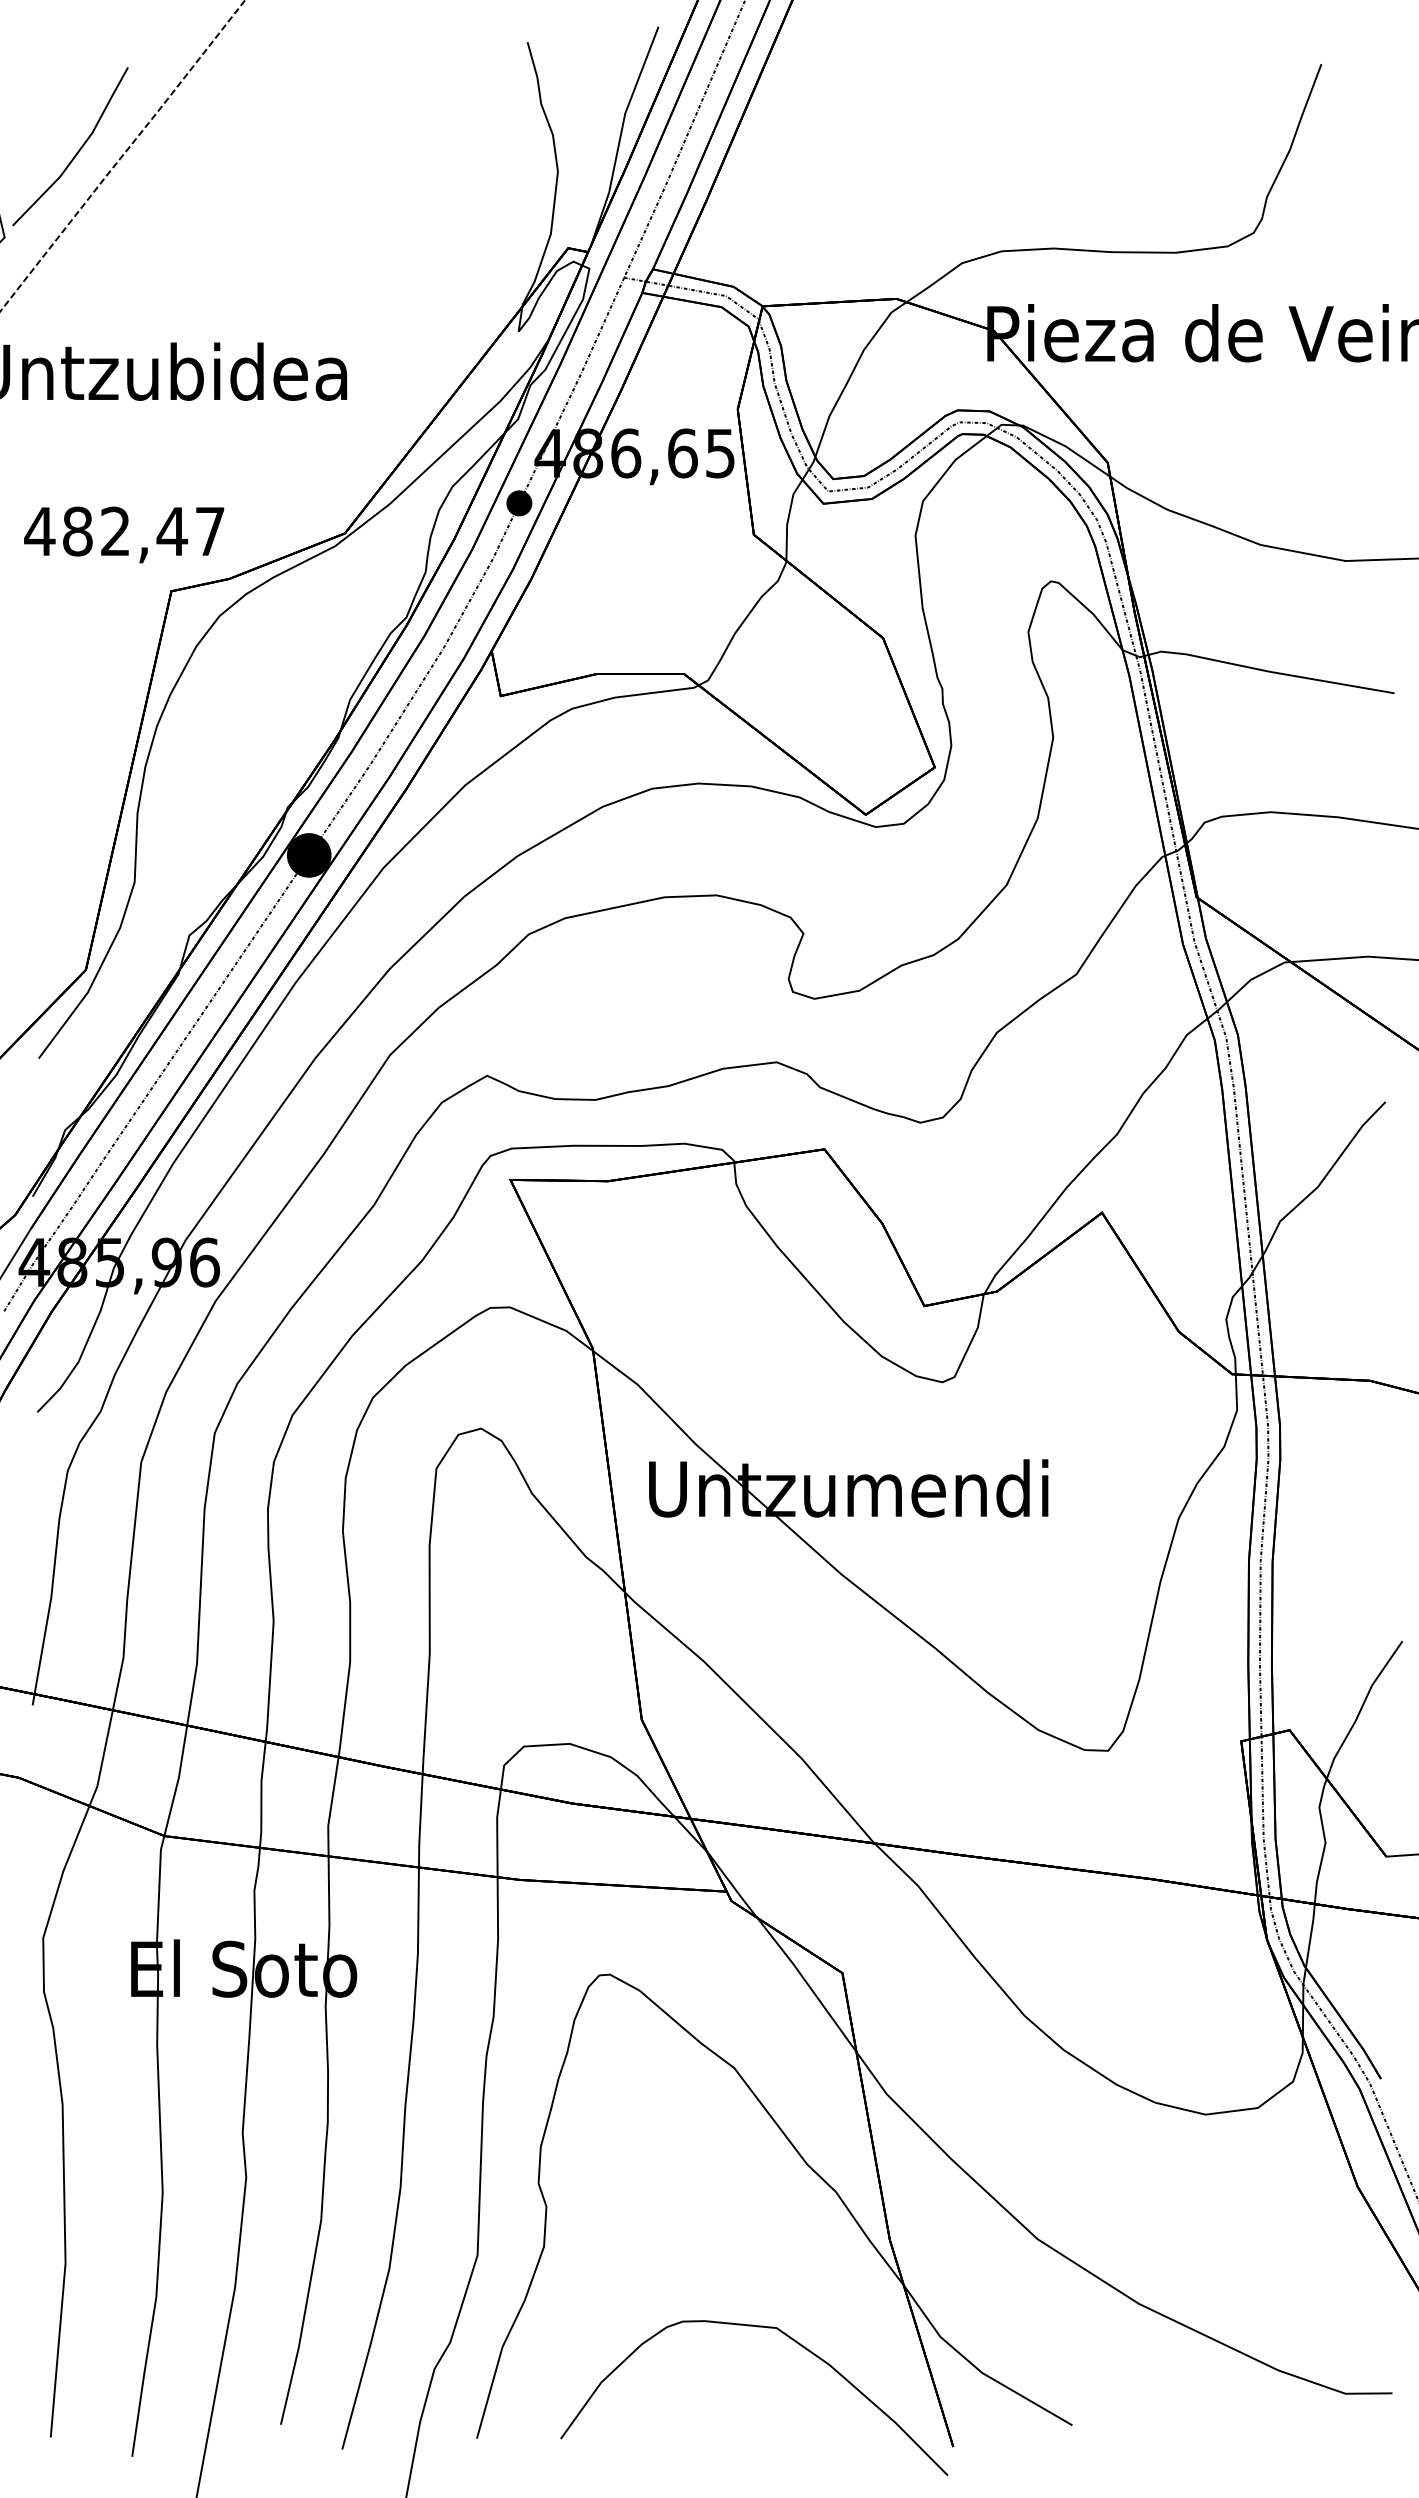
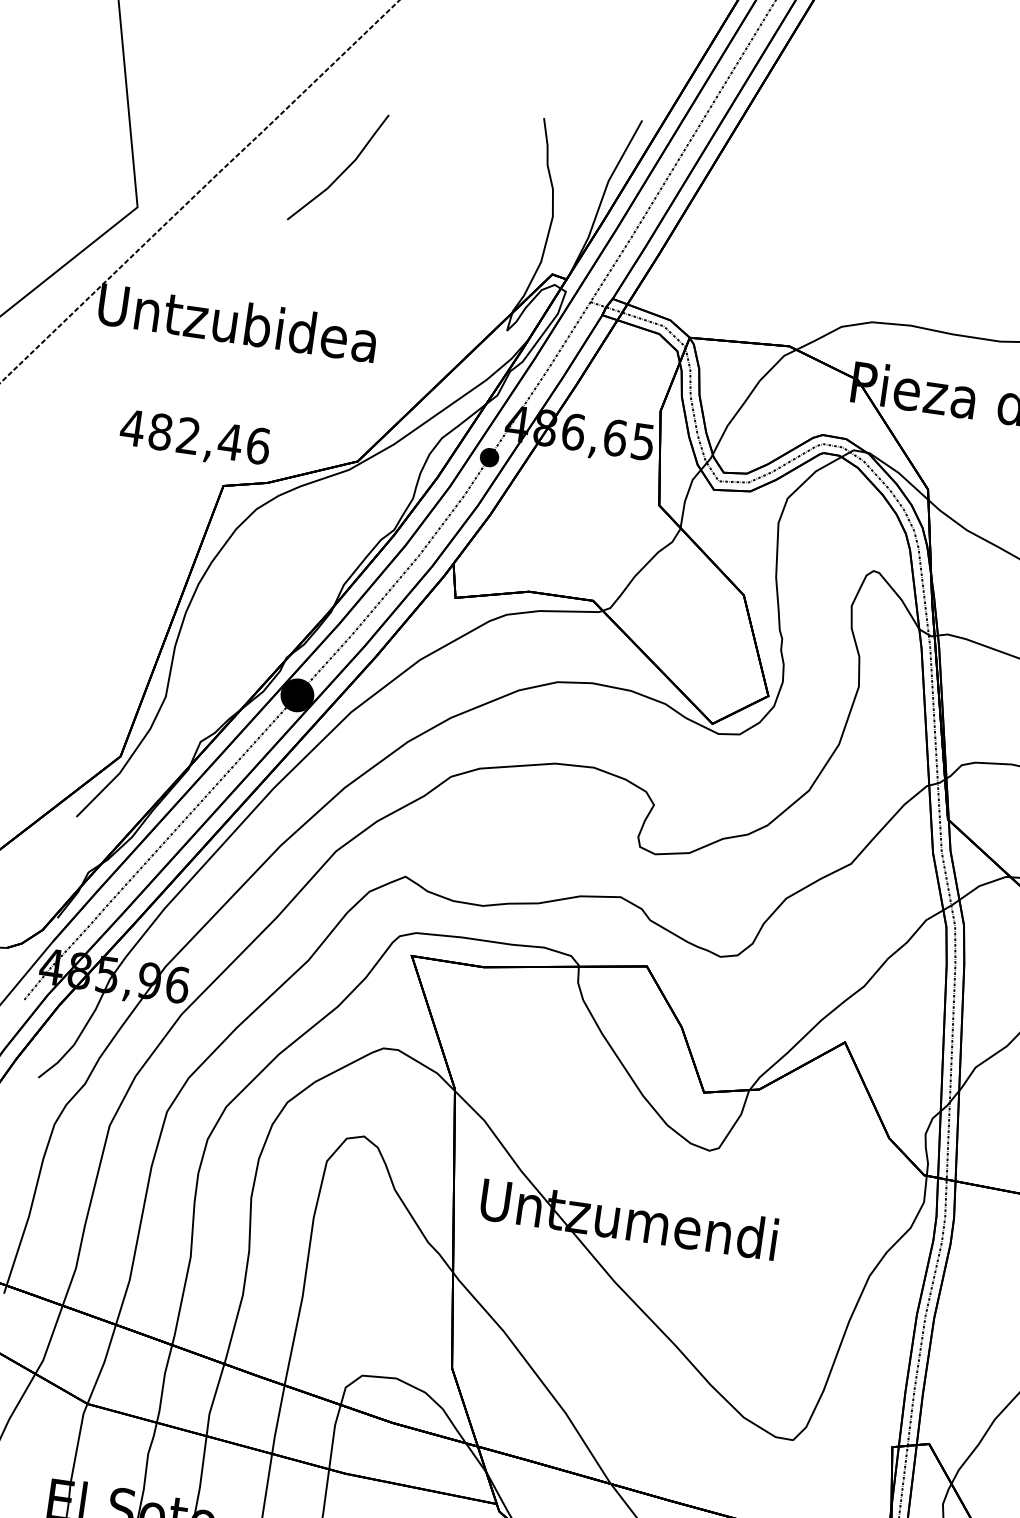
line: (76, 152) -> (341, 172), moved
text: (210, 531) -> (258, 445), 482,47 -> 482,46

